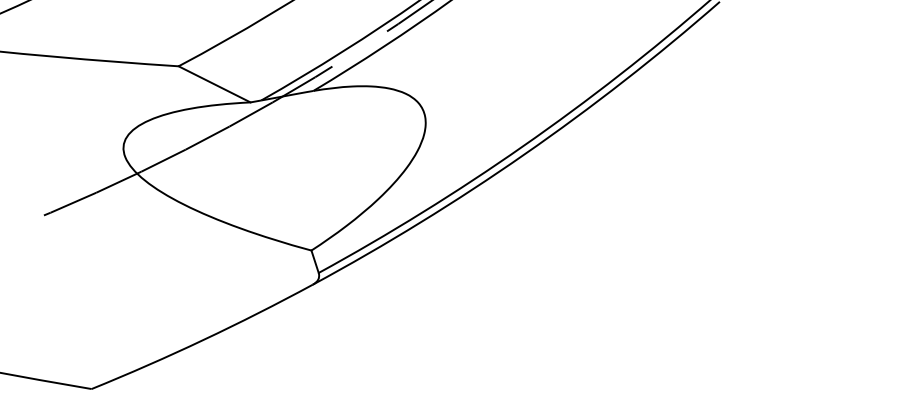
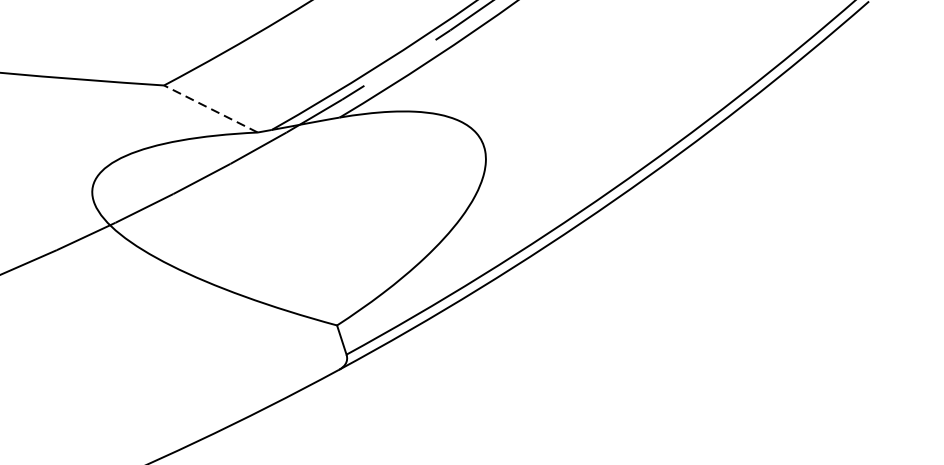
line: (214, 84) -> (210, 109), solid -> dashed

